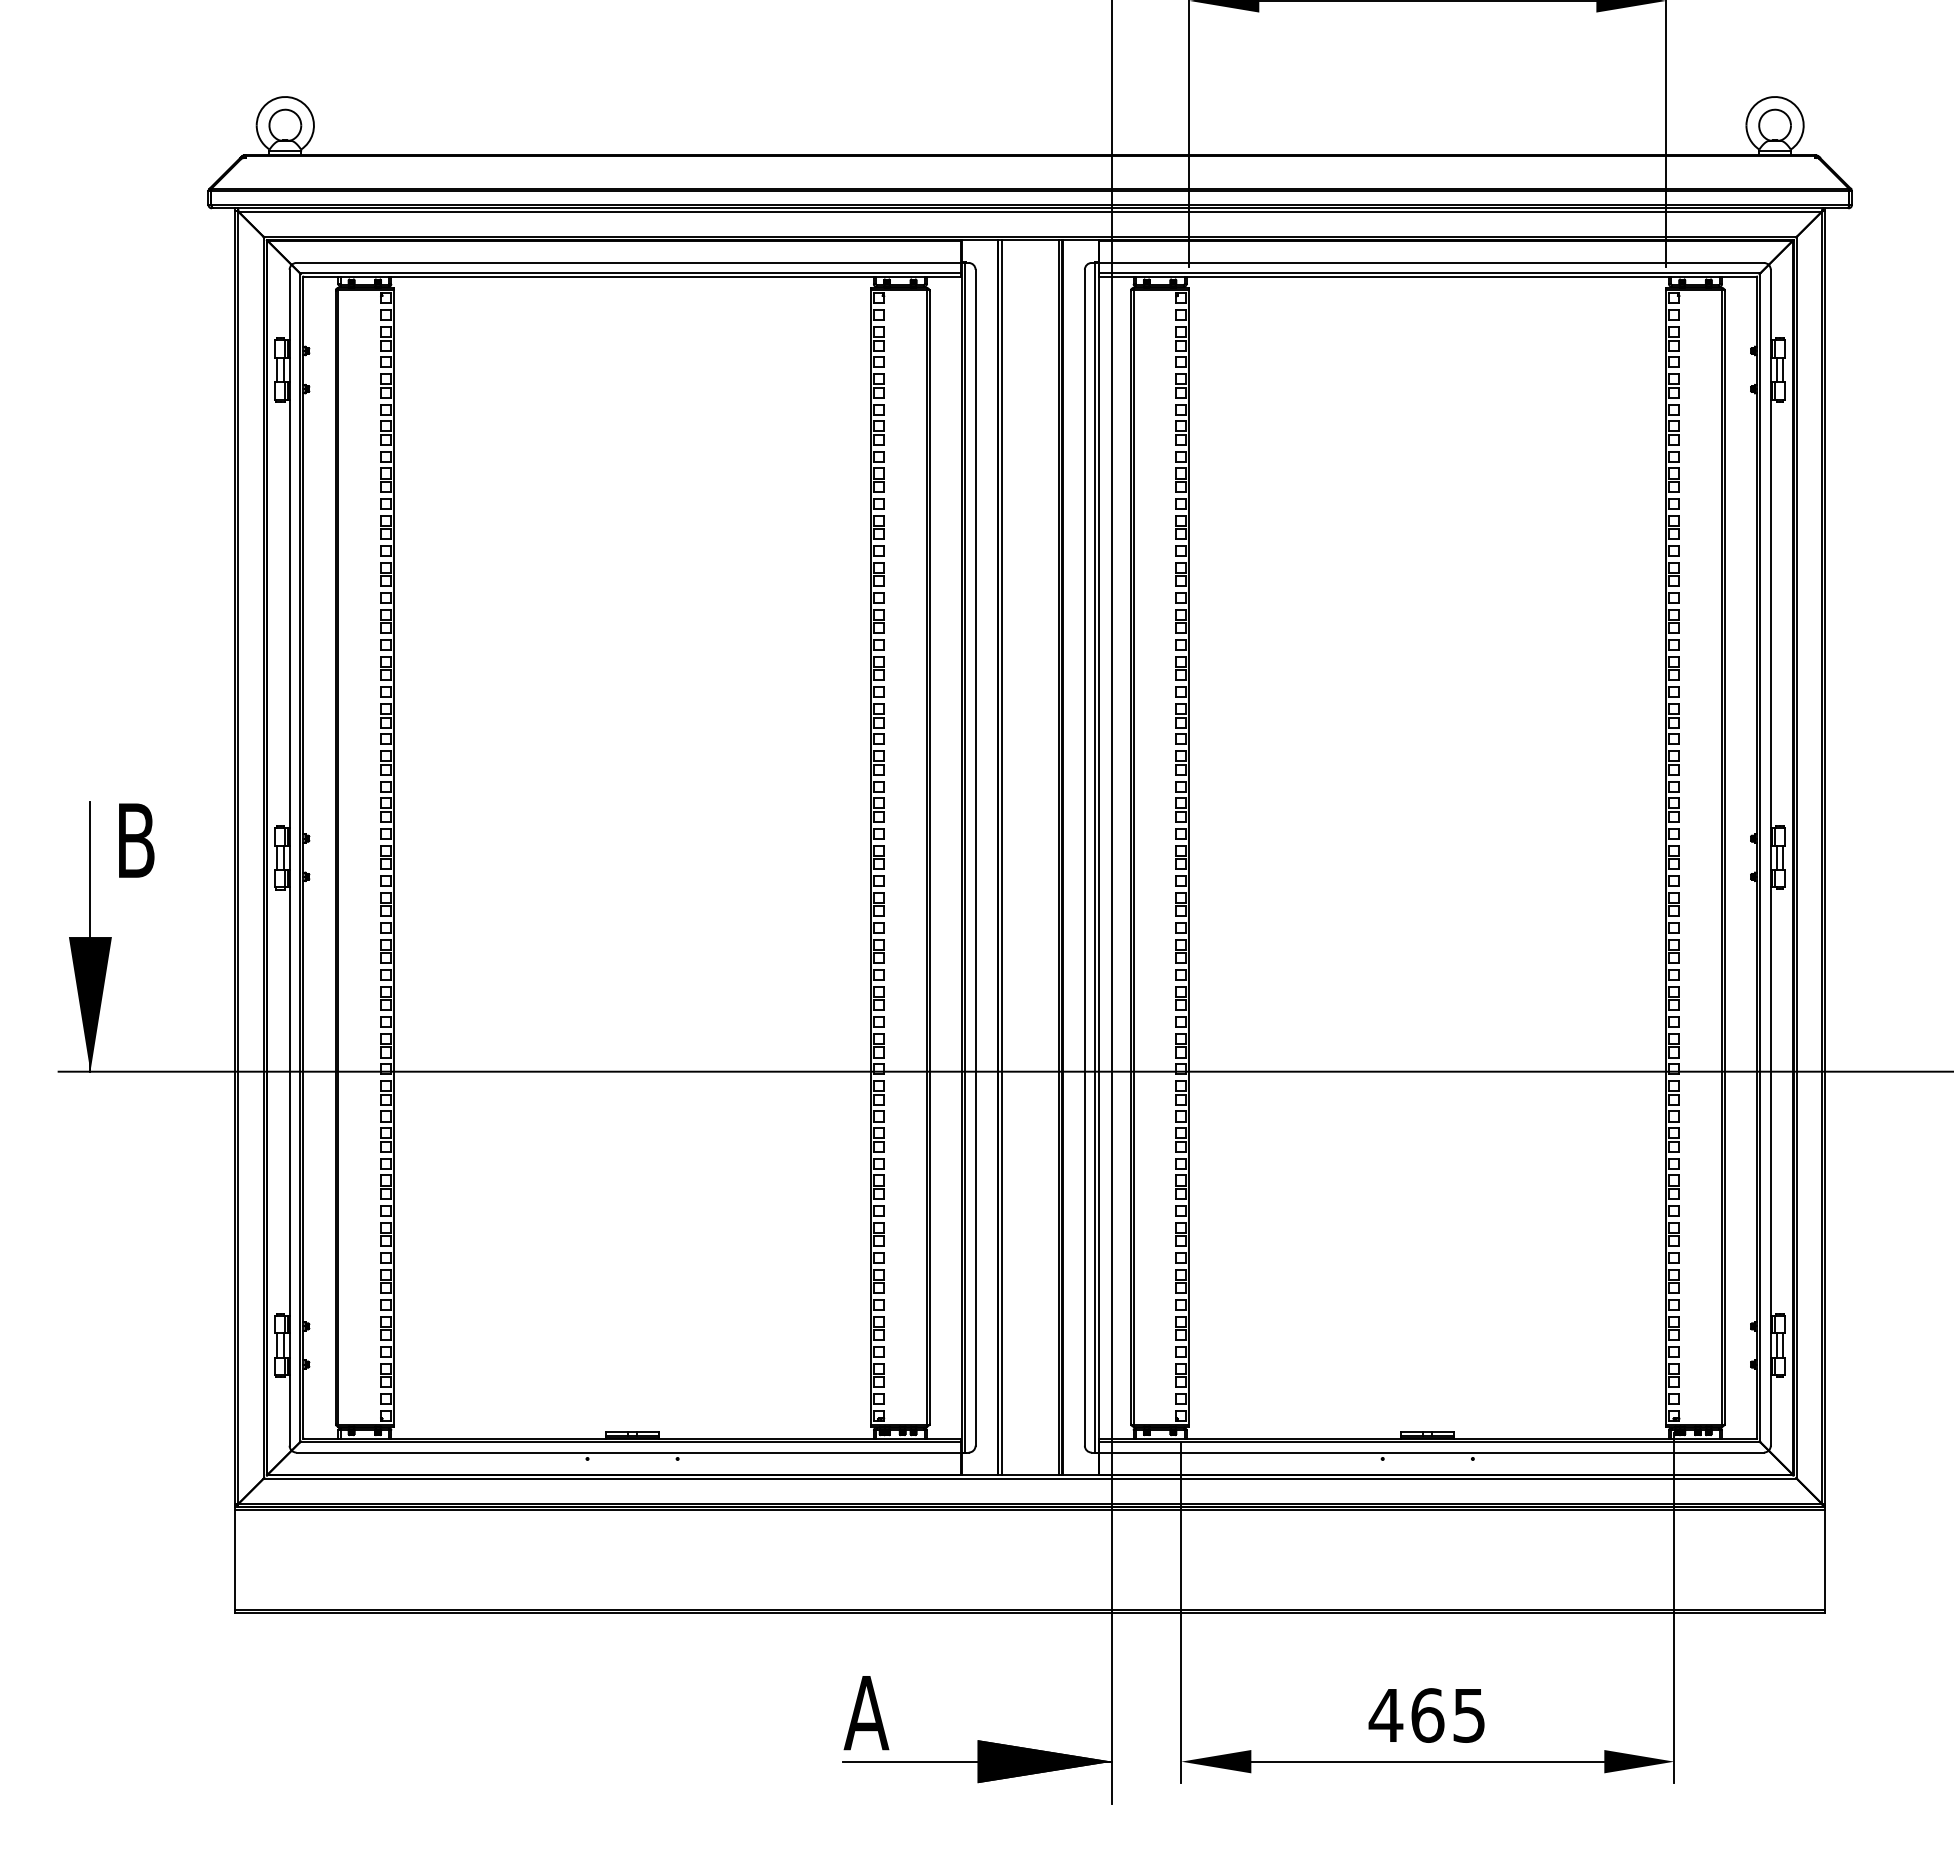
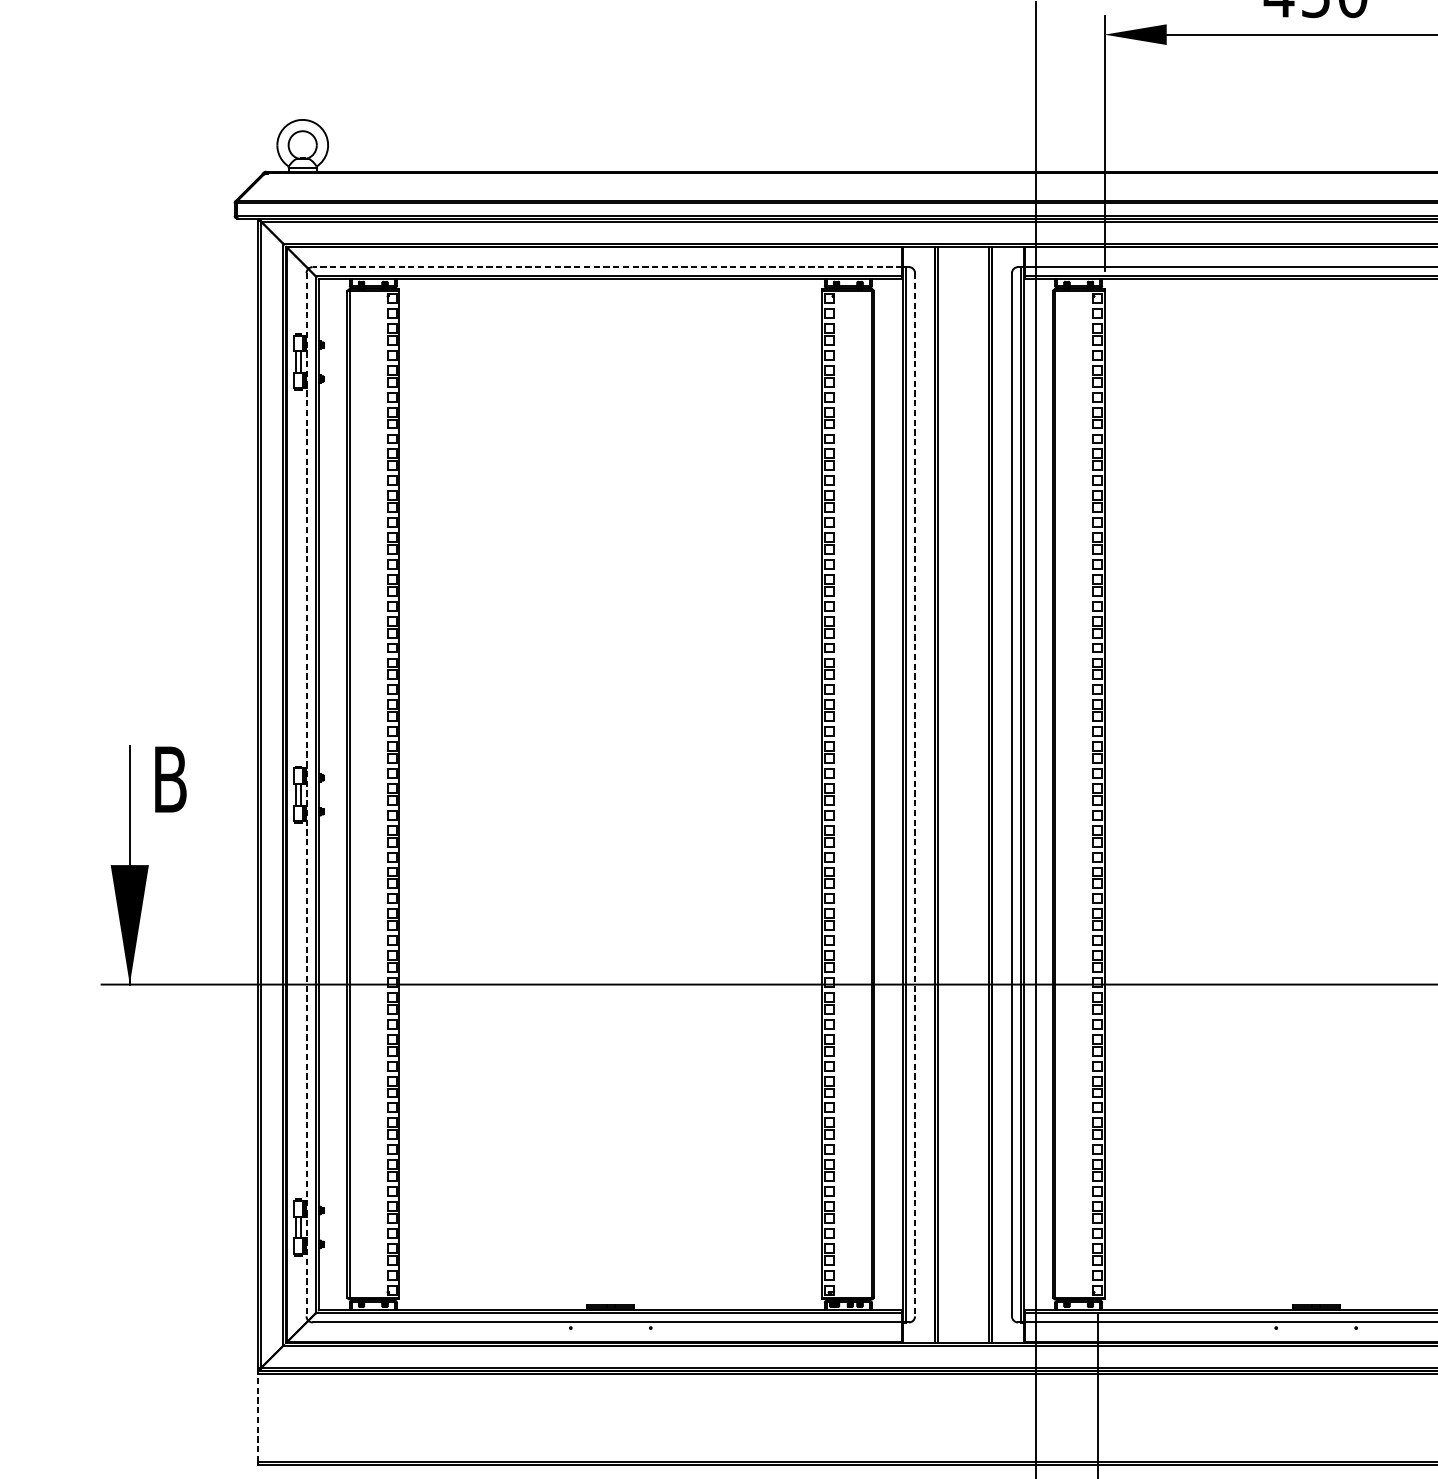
line: (628, 262) -> (607, 266), solid -> dashed
line: (289, 857) -> (306, 794), solid -> dashed
line: (975, 857) -> (914, 794), solid -> dashed
line: (235, 1560) -> (258, 1418), solid -> dashed

